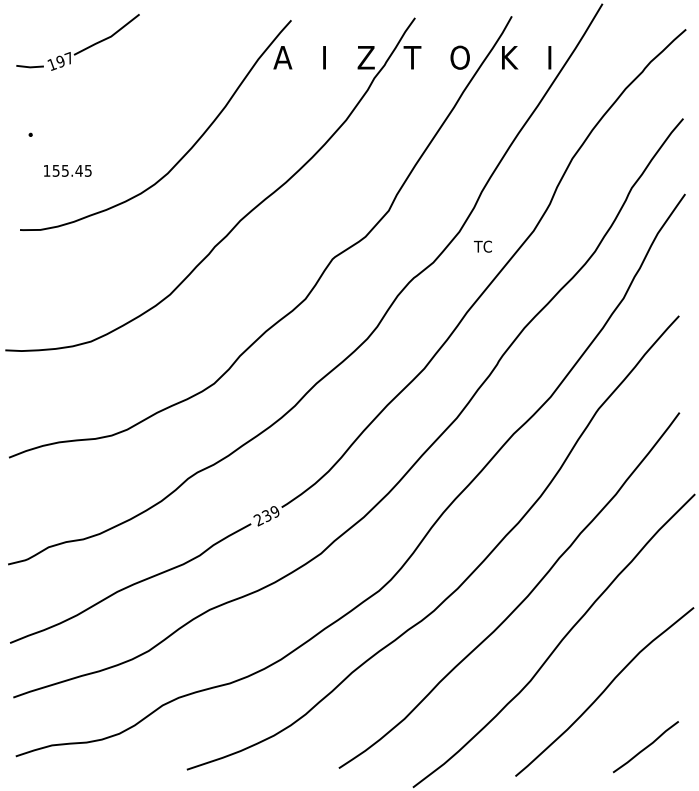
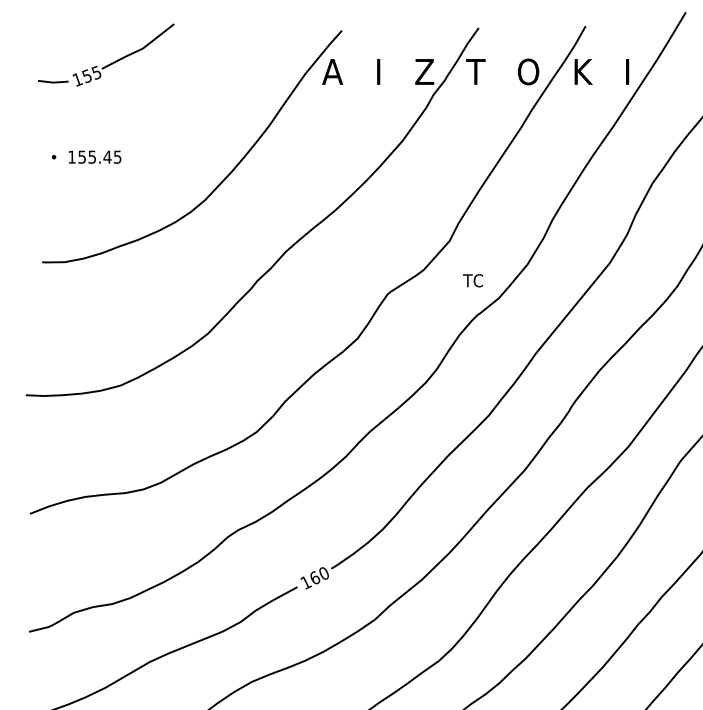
text: (64, 59) -> (91, 73), 197 -> 155
text: (67, 170) -> (94, 156), moved
text: (482, 246) -> (472, 280), moved
text: (266, 516) -> (314, 578), 239 -> 160

